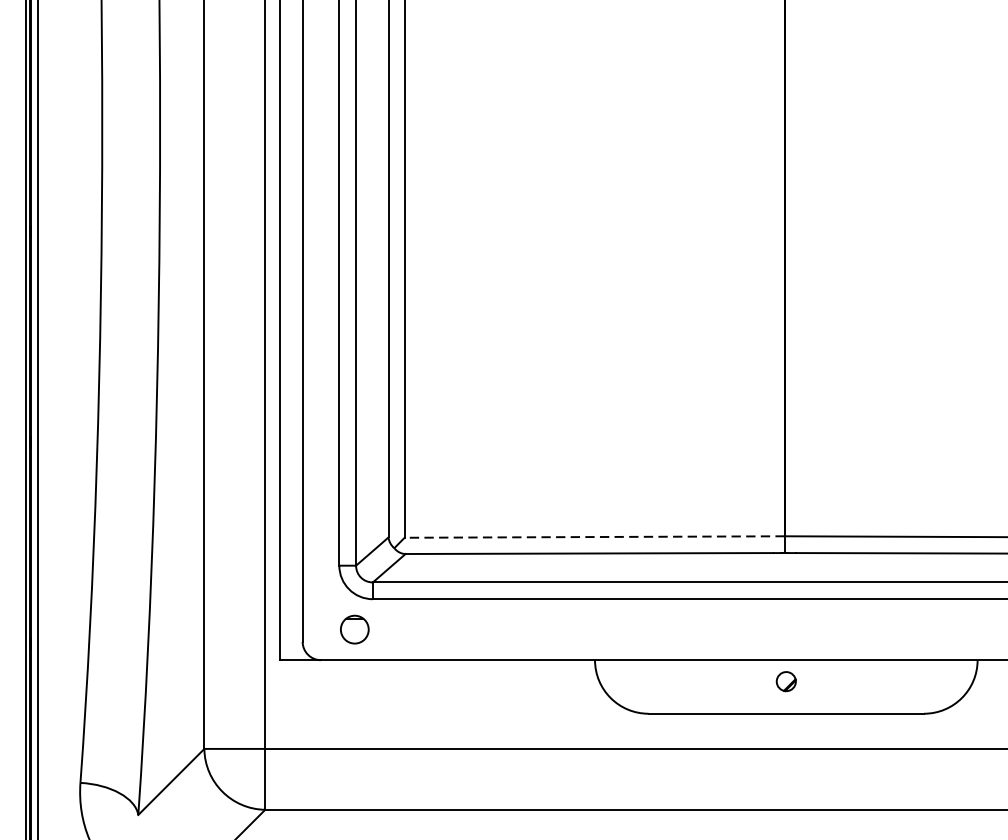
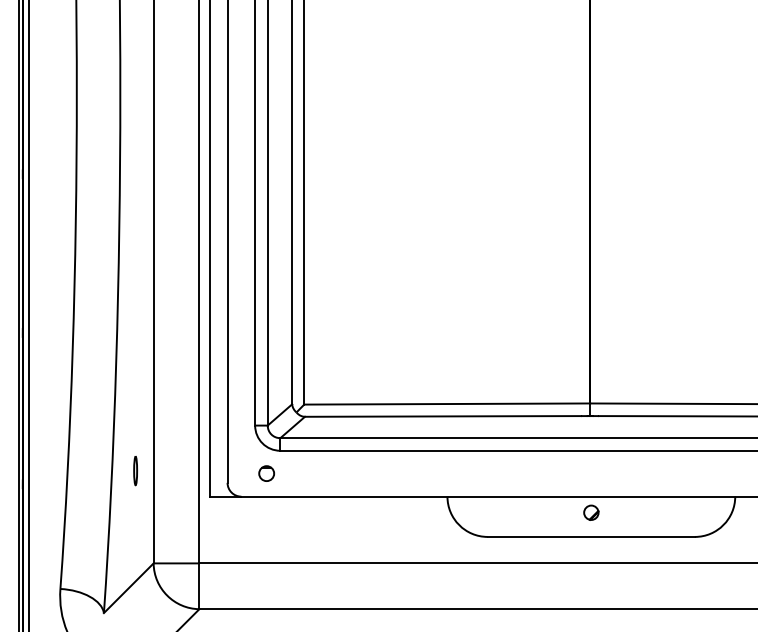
line: (595, 537) -> (447, 404), dashed -> solid
line: (178, 626) -> (134, 471), added
circle: (354, 629) -> (266, 473), size x0.71

